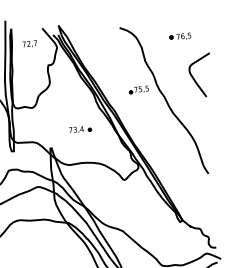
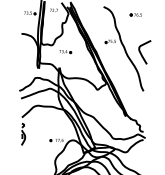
curve: (196, 79) -> (142, 54), moved
part: (80, 130) -> (65, 52), moved

